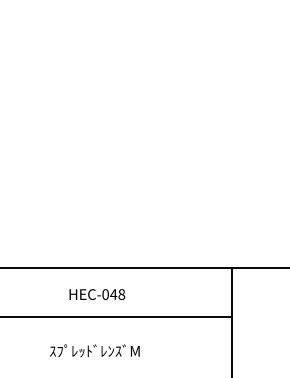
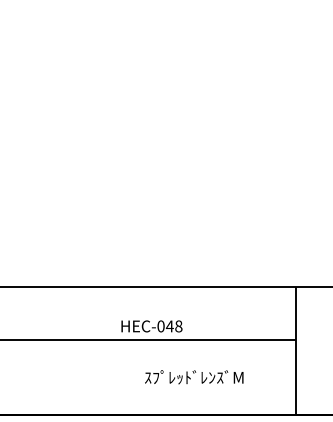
text: (96, 294) -> (151, 326), moved
text: (95, 351) -> (194, 377), moved

